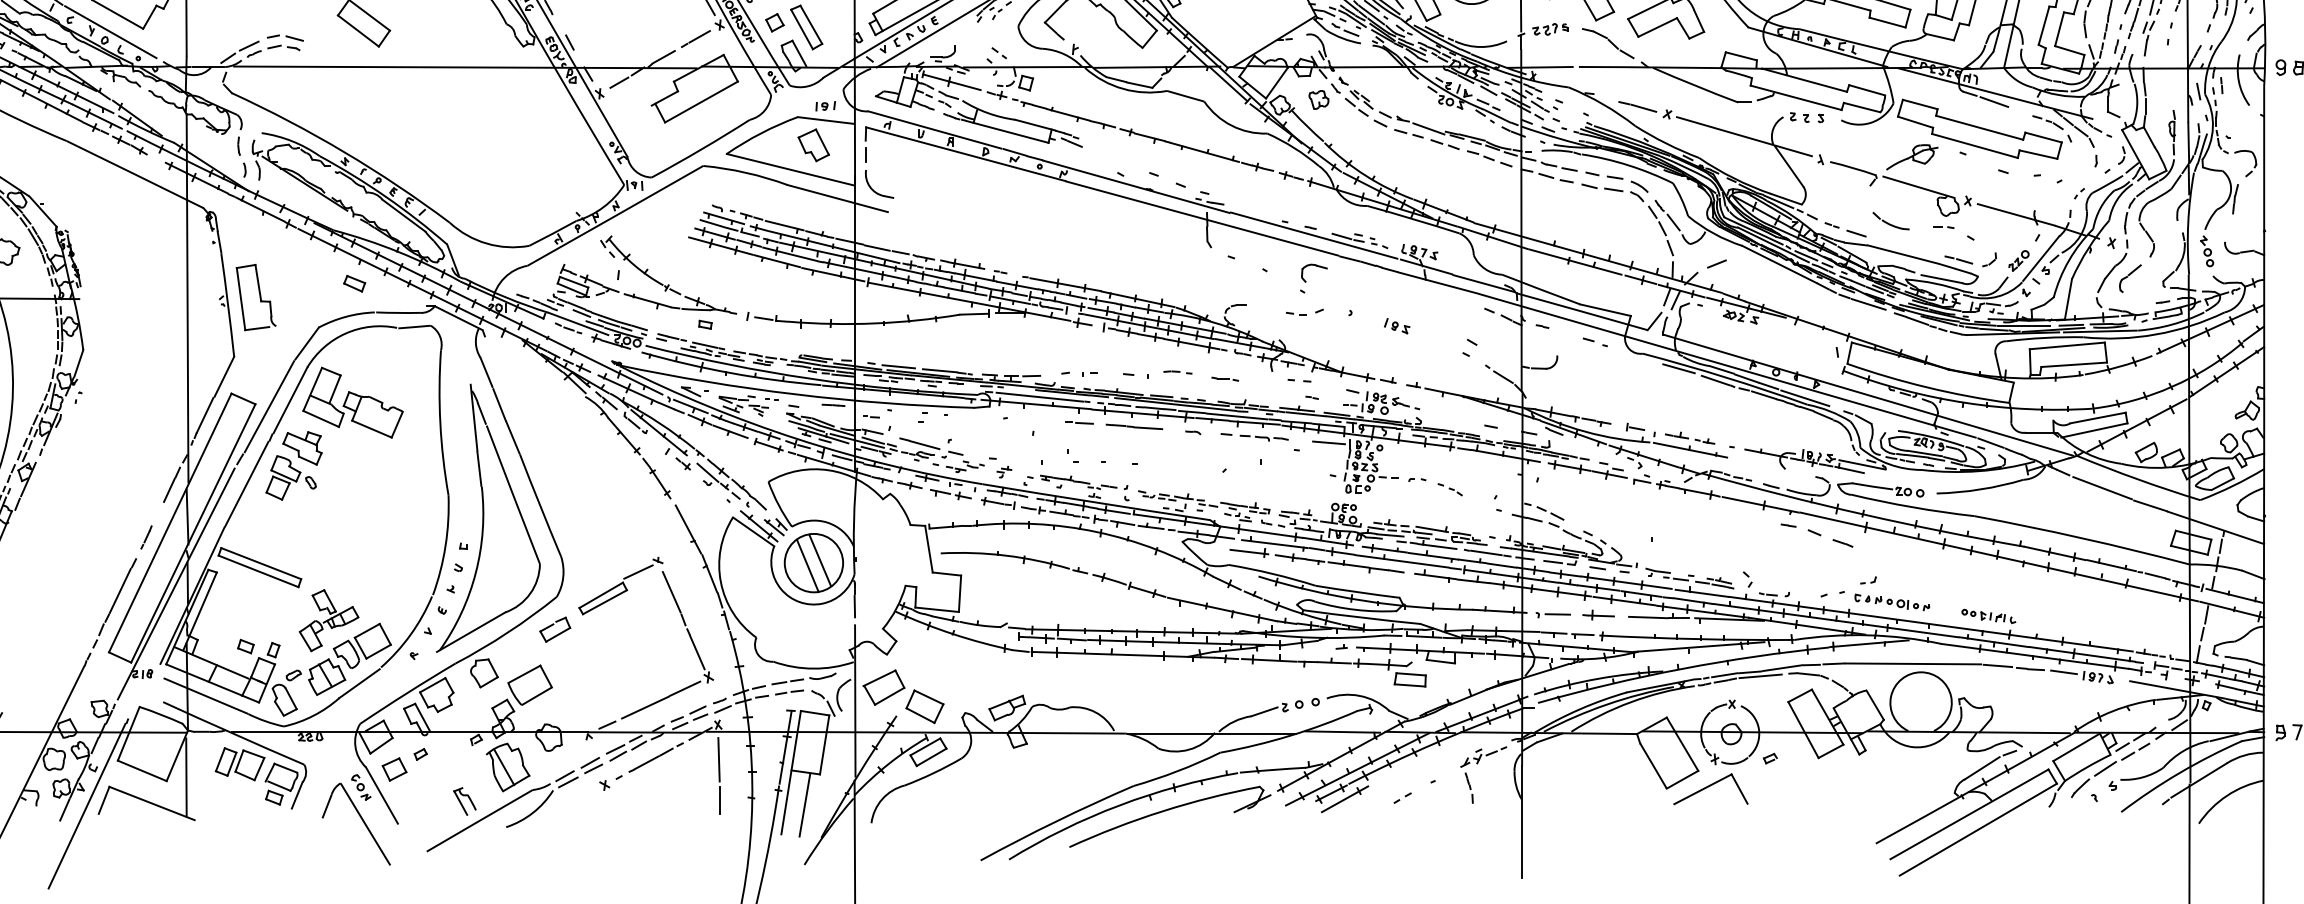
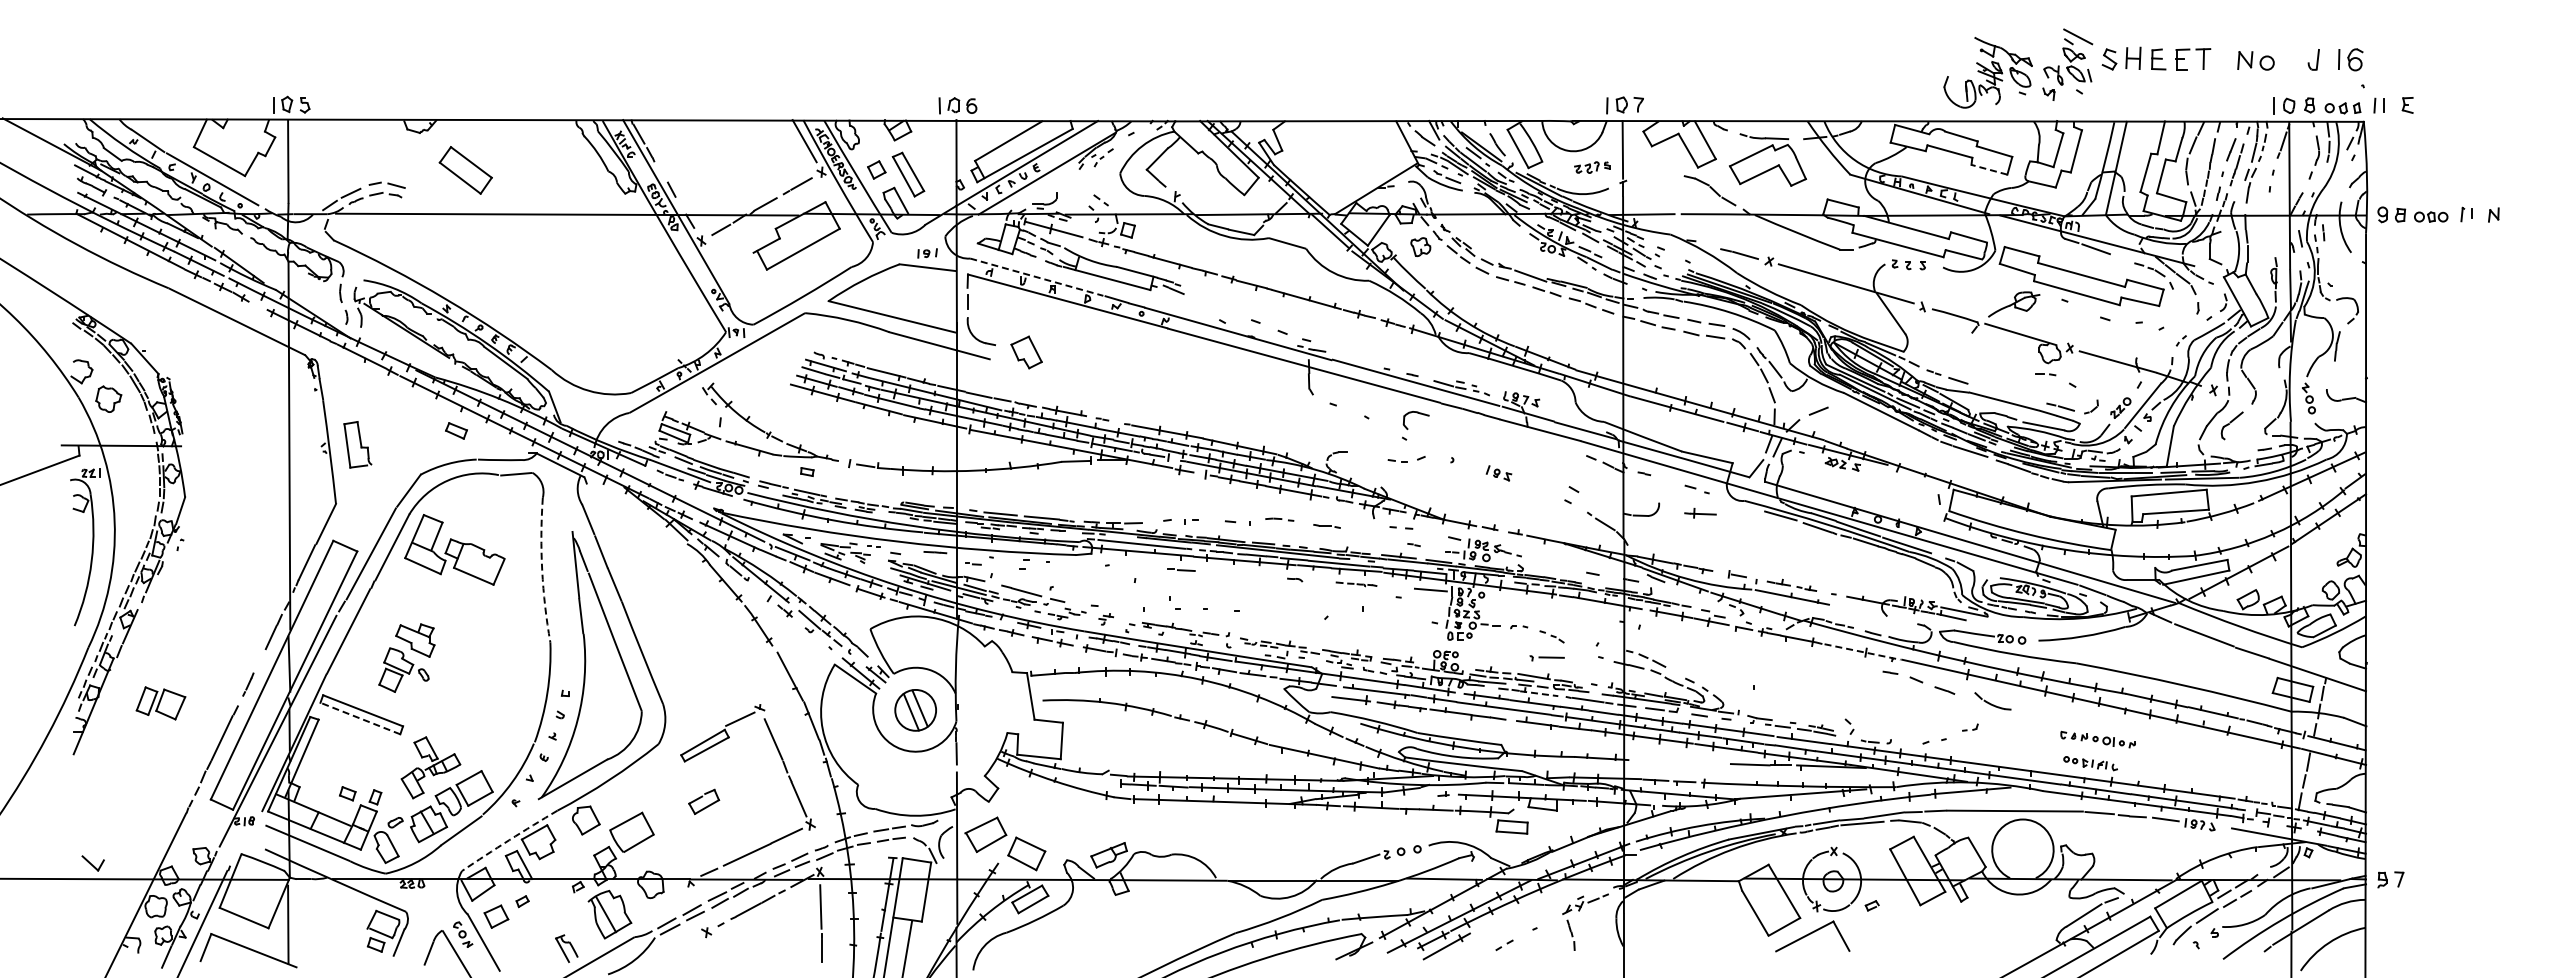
line: (1887, 22) -> (1989, 169), solid -> dashed
part: (1550, 29) -> (1592, 167), moved
line: (935, 130) -> (1037, 277), solid -> dashed
part: (813, 145) -> (1026, 352), moved
part: (1890, 221) -> (1992, 701), moved
part: (255, 297) -> (357, 444), size x0.7
arc: (440, 423) -> (542, 570), solid -> dashed
line: (1133, 427) -> (1235, 574), removed
part: (1254, 437) -> (1356, 584), size x0.6
part: (293, 465) -> (406, 657), moved
line: (1760, 505) -> (1862, 652), solid -> dashed
line: (1437, 546) -> (1539, 693), solid -> dashed
part: (813, 563) -> (915, 710), size x0.7
line: (258, 571) -> (360, 718), solid -> dashed
part: (1891, 602) -> (2097, 739), moved
part: (1552, 615) -> (1546, 658), moved
part: (1598, 615) -> (1700, 513), moved
part: (555, 629) -> (704, 801), moved
arc: (407, 693) -> (509, 840), solid -> dashed
part: (239, 764) -> (160, 703), moved

